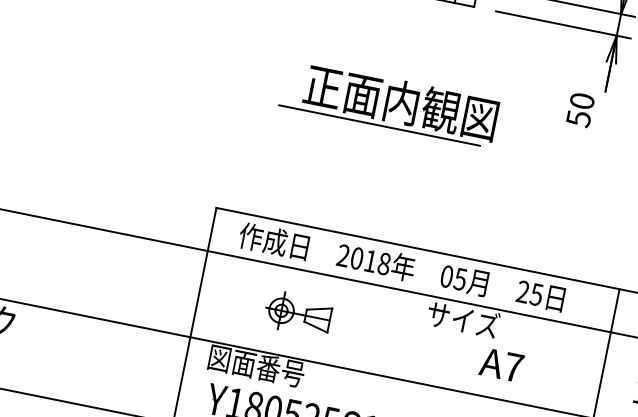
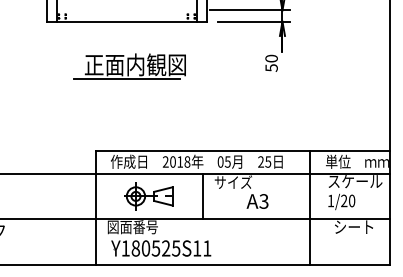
part: (389, 103) -> (129, 66), moved
part: (297, 314) -> (148, 196), size x1.43
line: (401, 335) -> (203, 196), added
text: (512, 367) -> (263, 201), A7 -> A3

